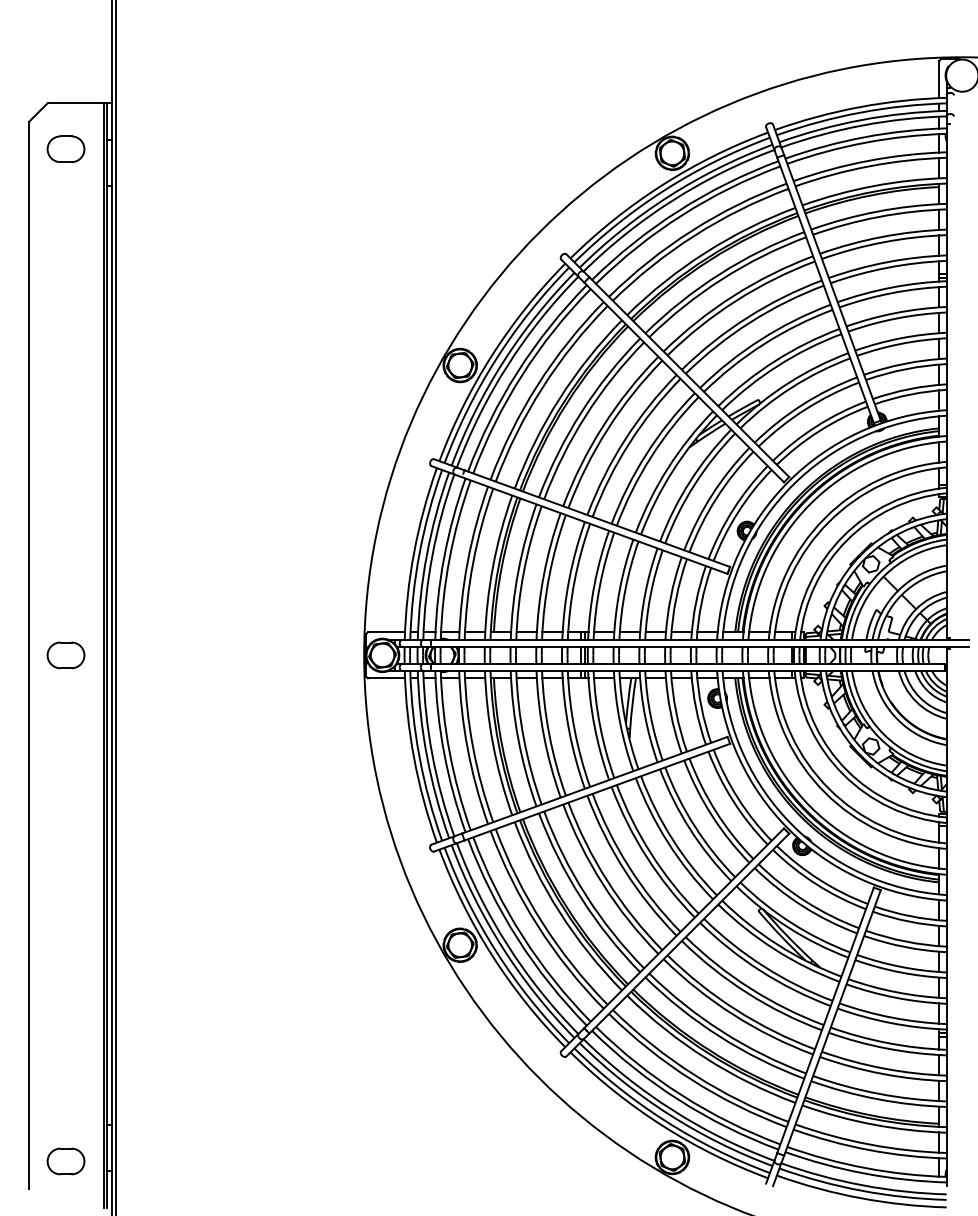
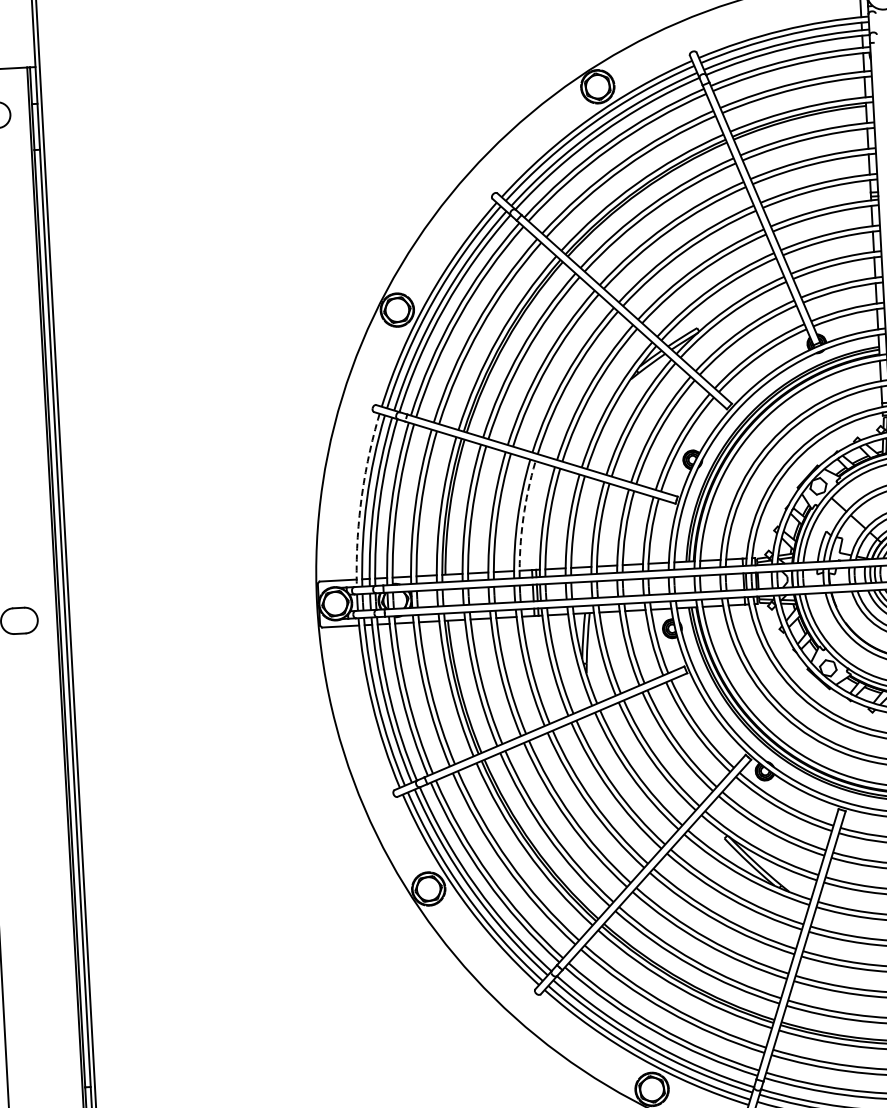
arc: (414, 552) -> (361, 499), solid -> dashed
arc: (574, 580) -> (523, 518), solid -> dashed

